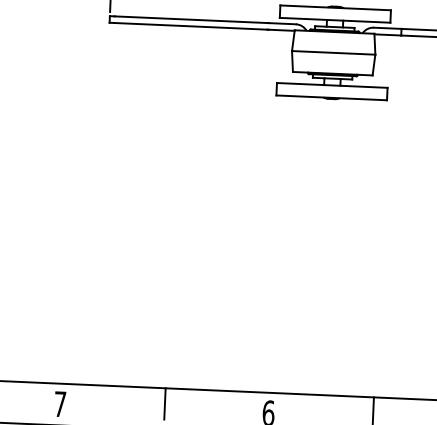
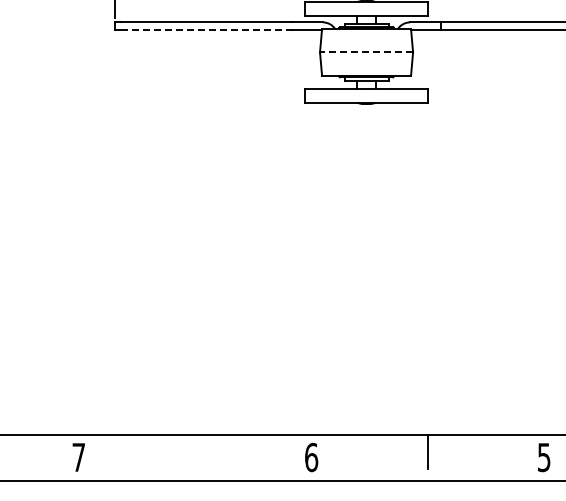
line: (191, 26) -> (206, 29), solid -> dashed
line: (333, 52) -> (366, 52), solid -> dashed
line: (164, 403) -> (195, 451), removed

